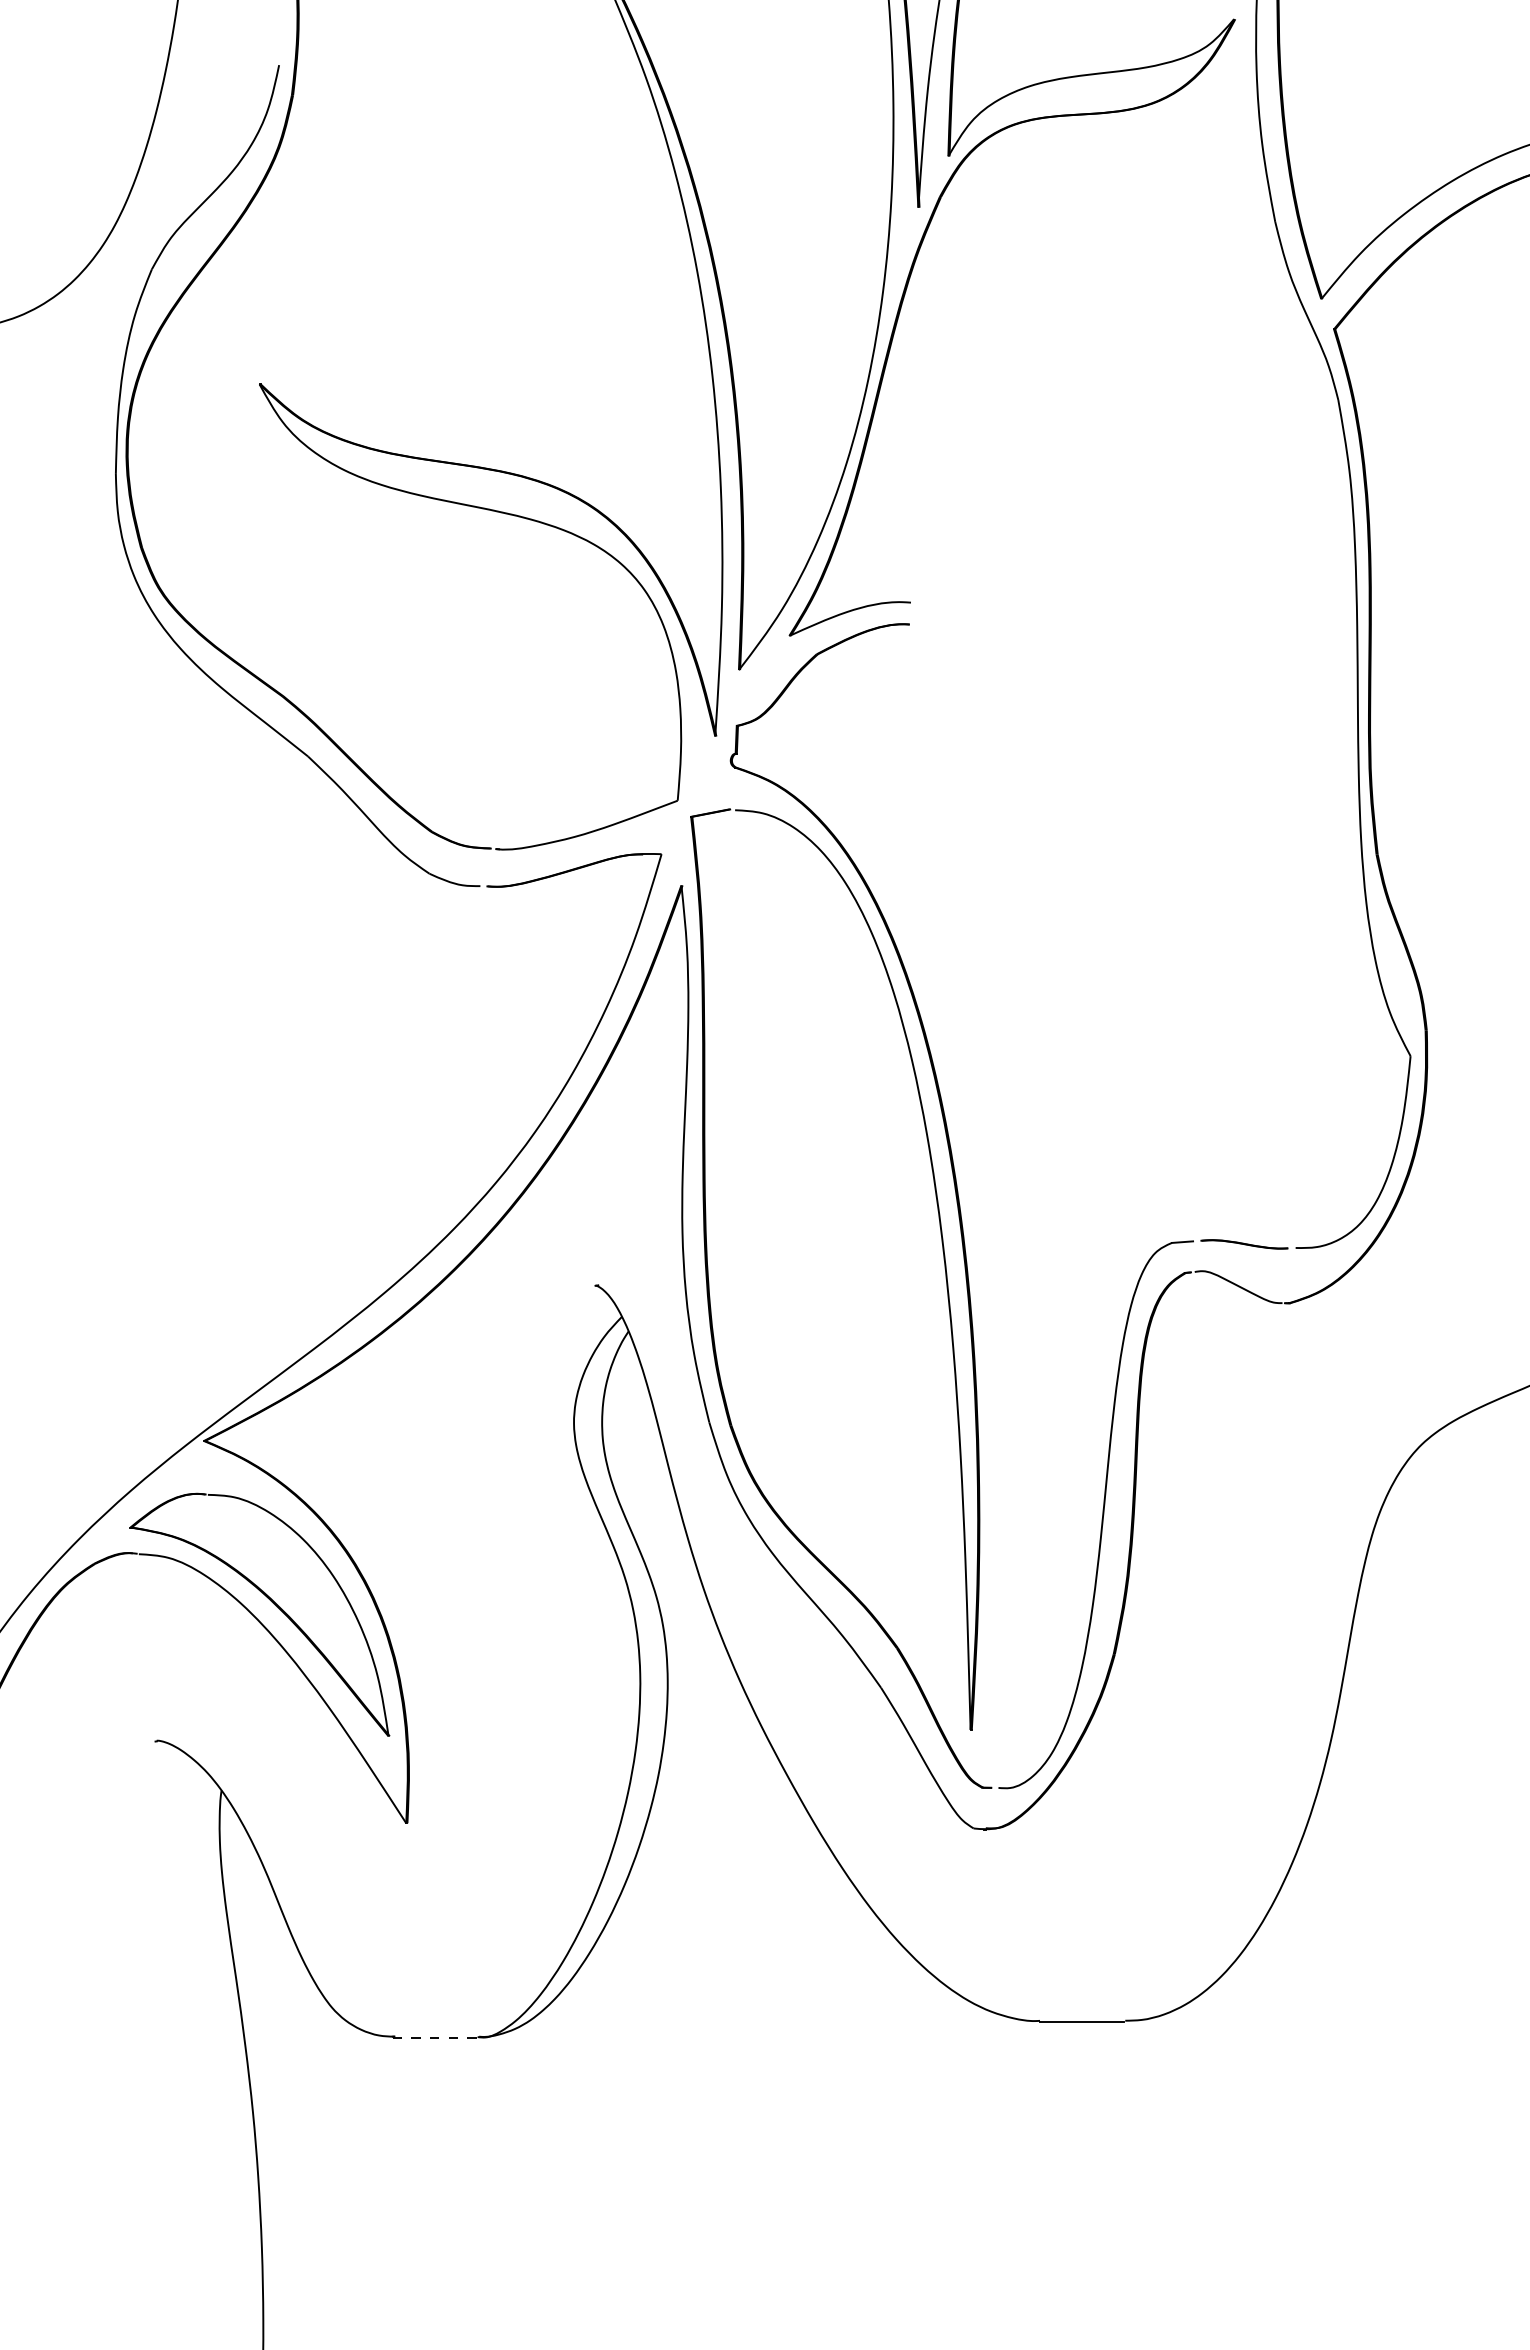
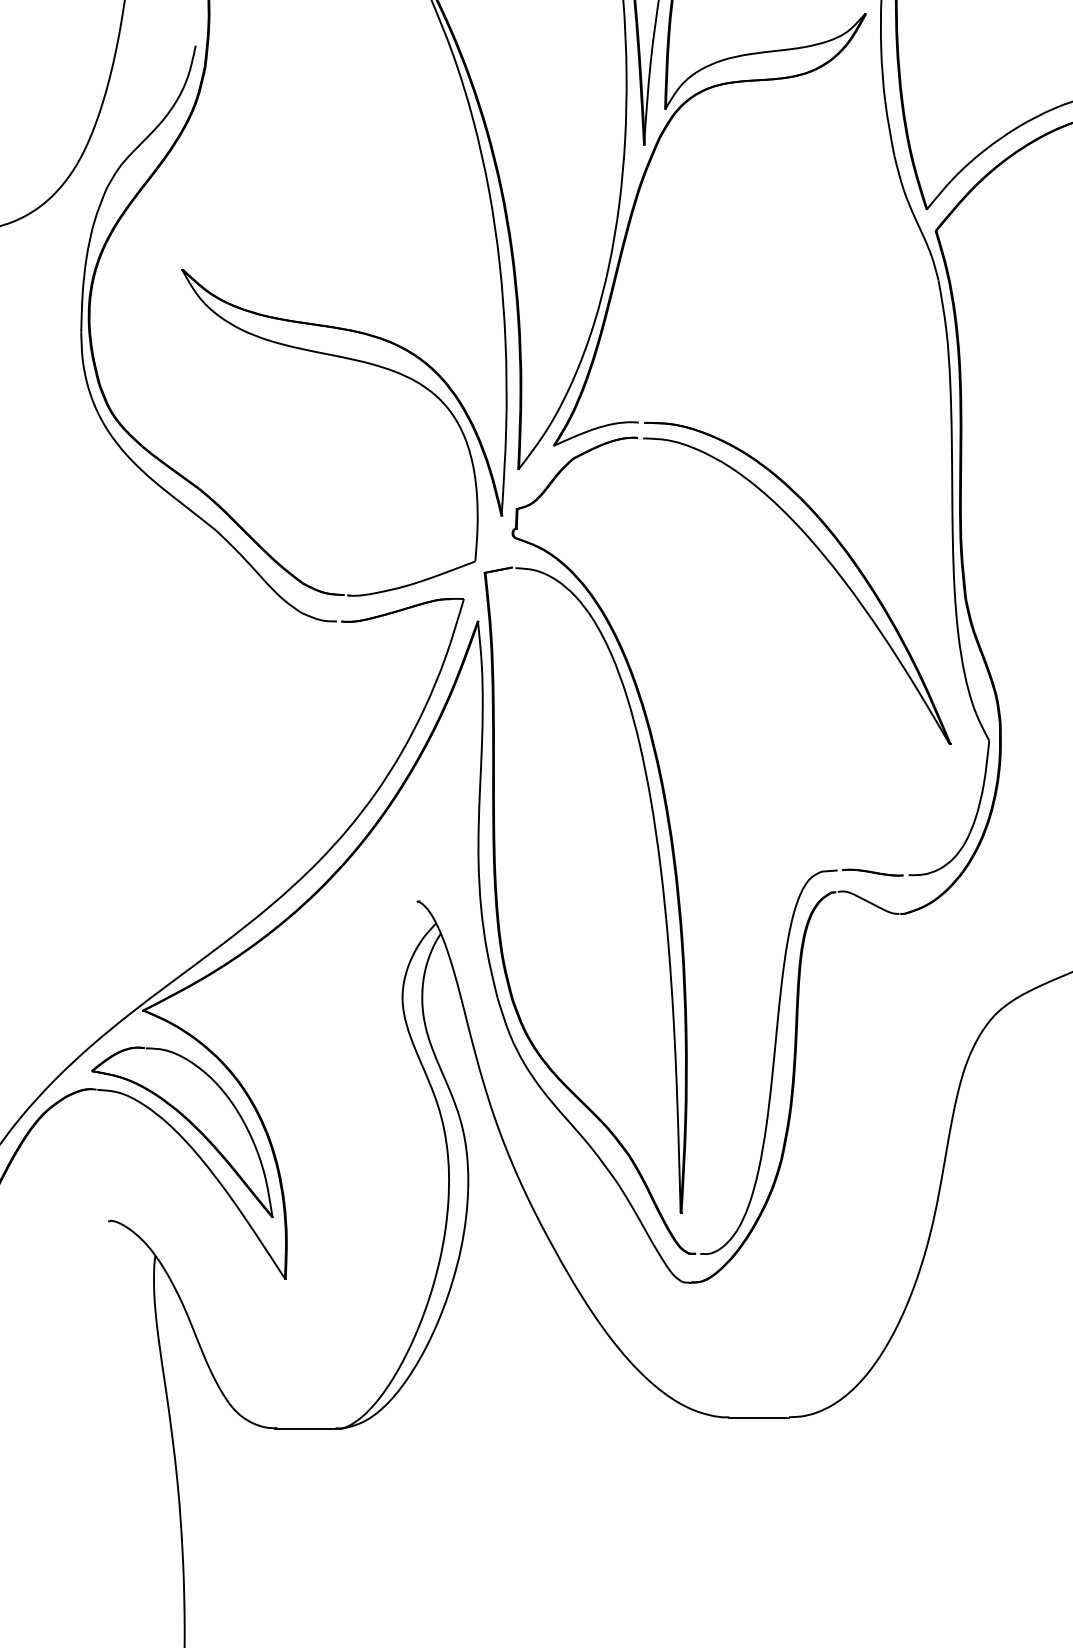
part: (1179, 799) -> (827, 560), added
line: (435, 2038) -> (305, 1429), dashed -> solid

